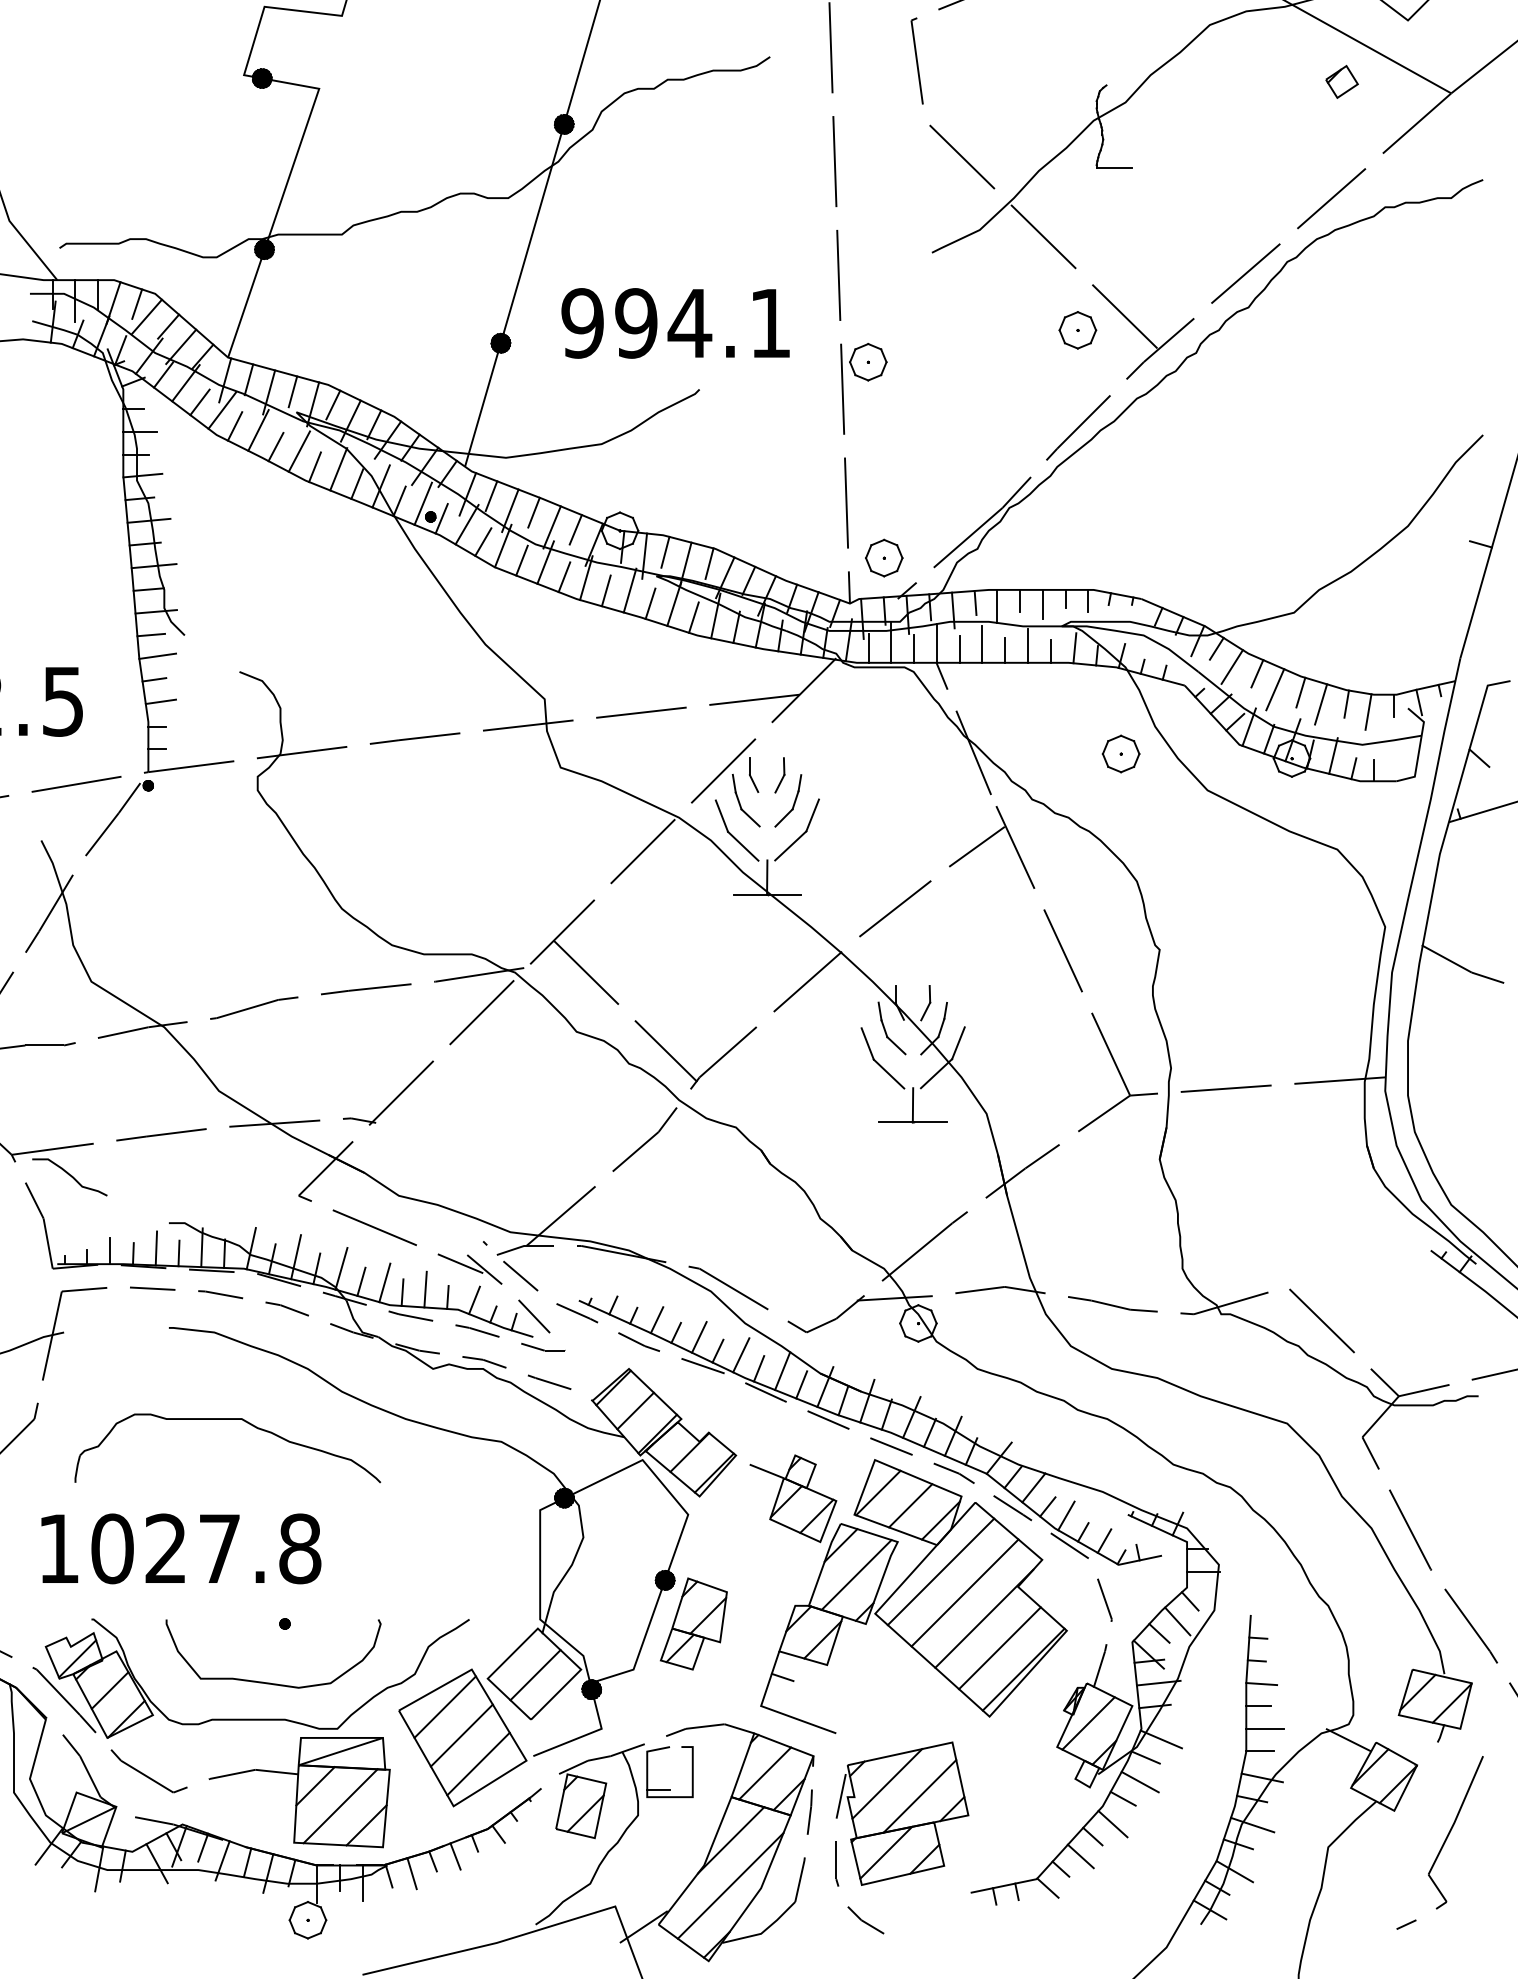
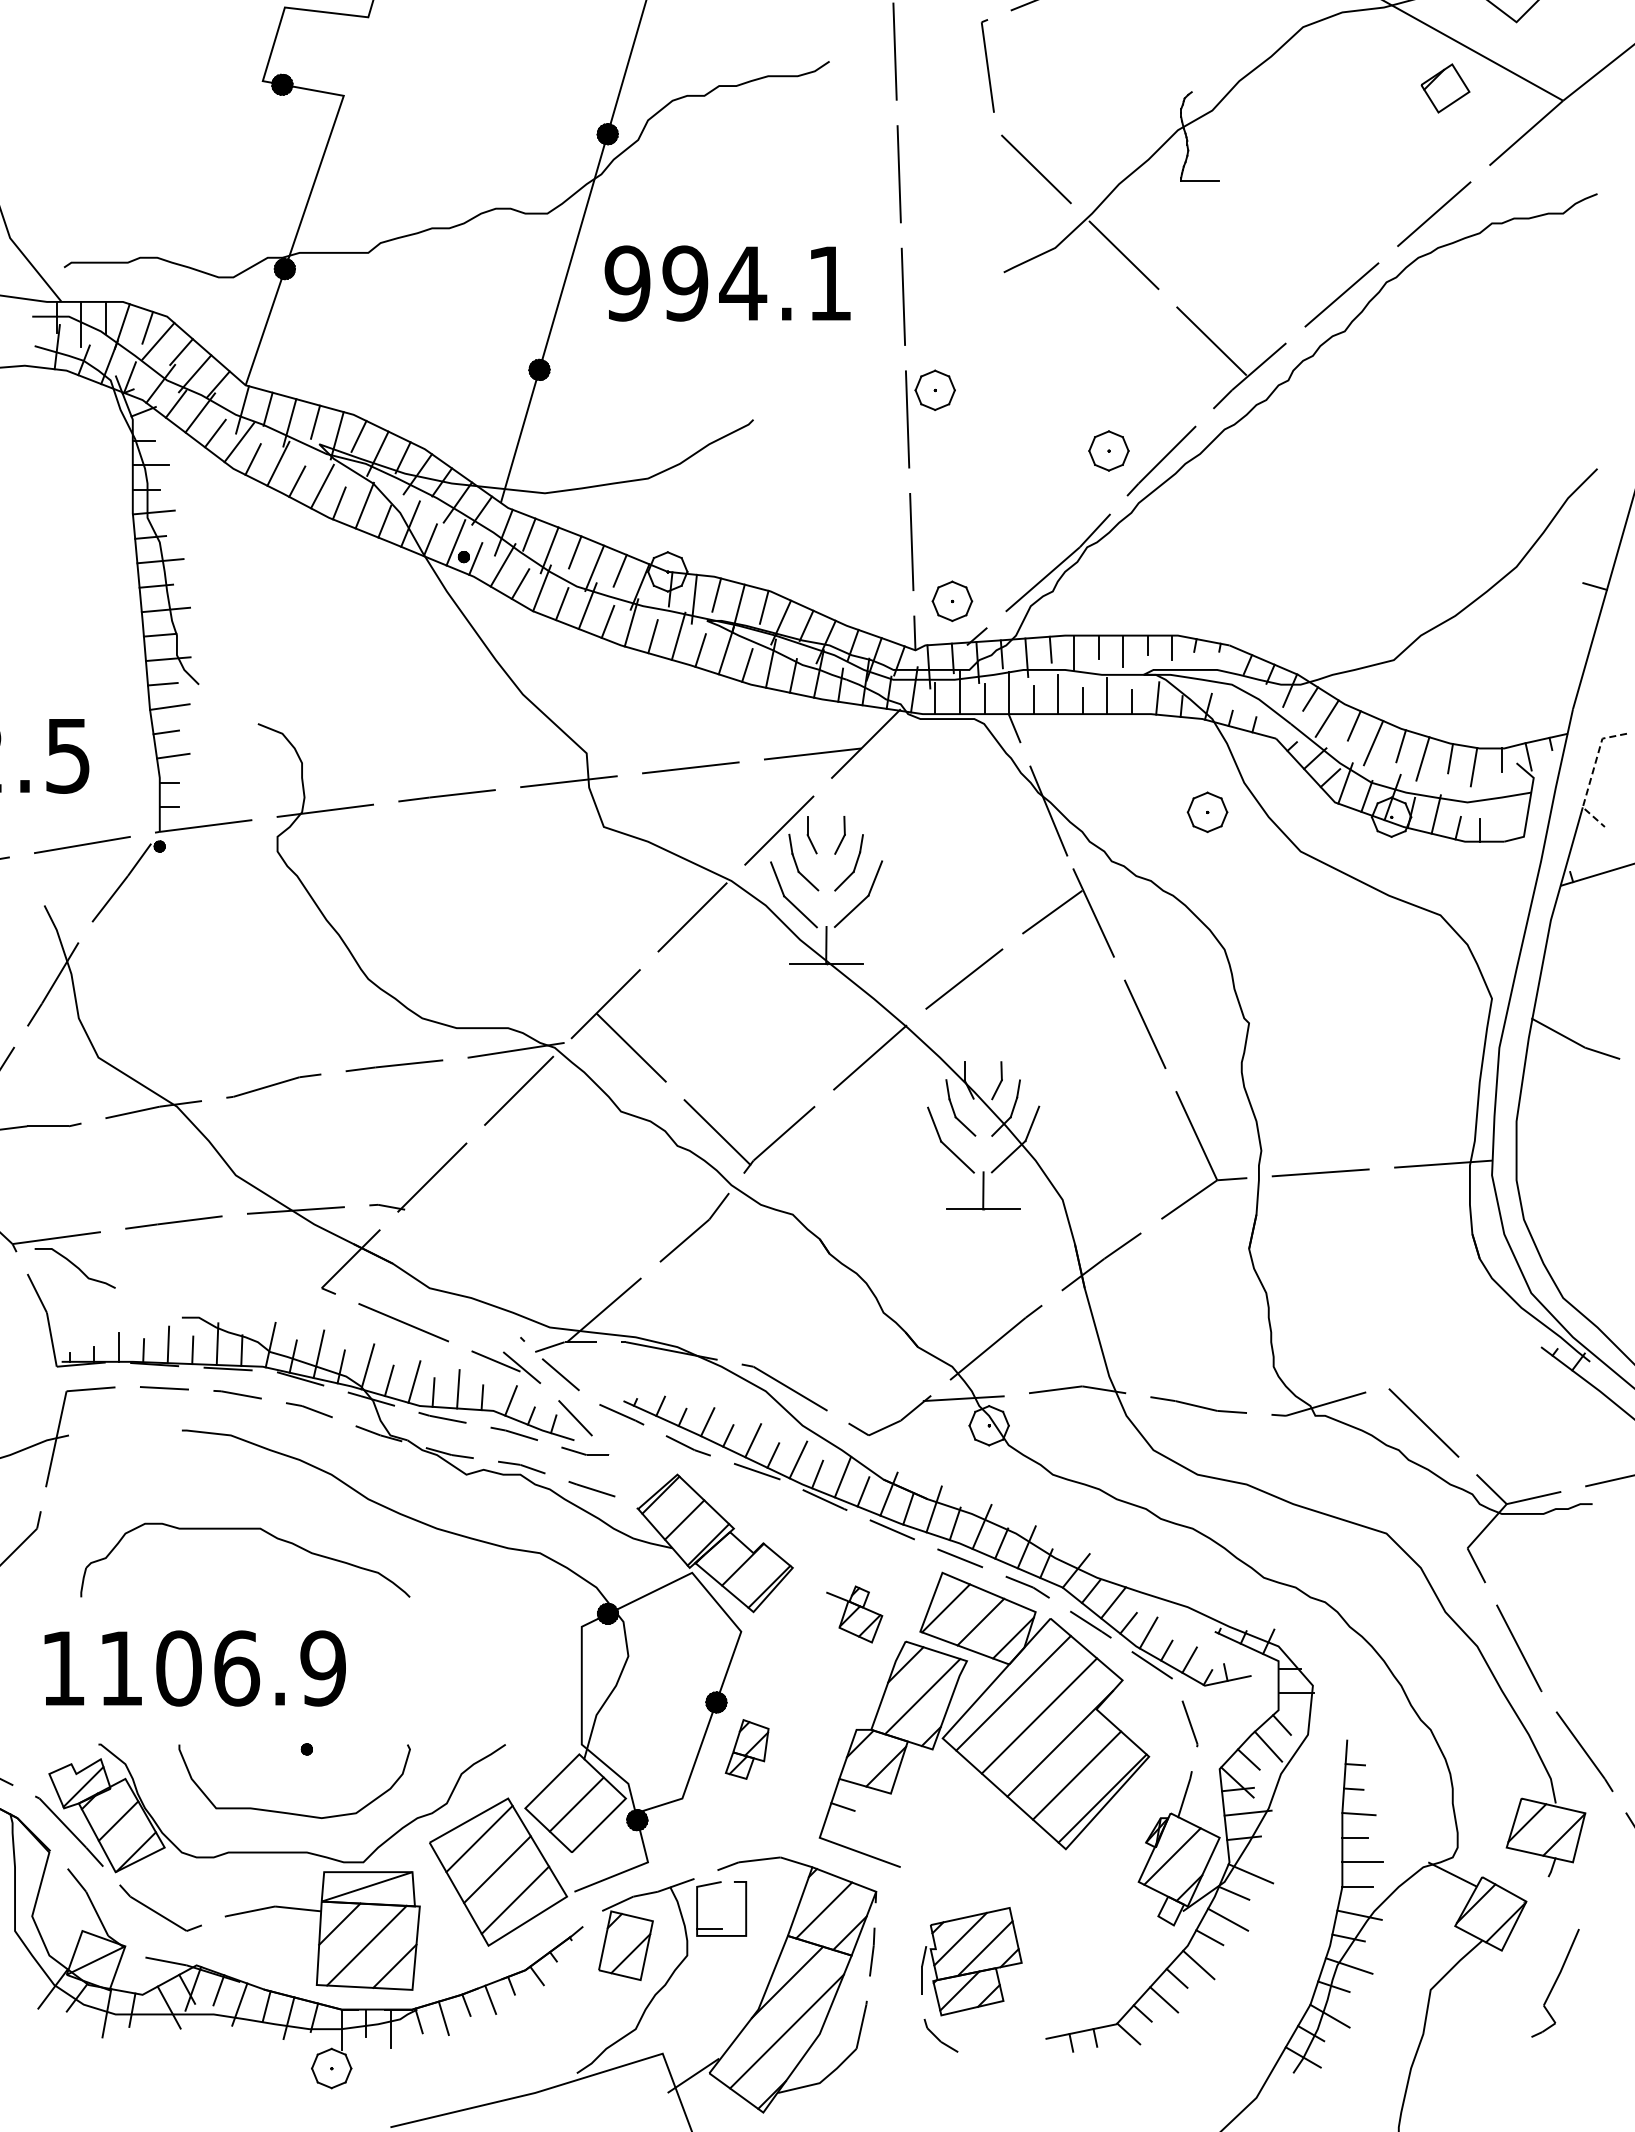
part: (1342, 81) -> (1445, 88), size x1.4
text: (675, 323) -> (727, 283), moved
part: (1077, 329) -> (1108, 450), moved
line: (1478, 718) -> (1592, 774), solid -> dashed
part: (793, 1498) -> (854, 1614), size x0.6
text: (206, 1548) -> (222, 1668), 1027.8 -> 1106.9
part: (693, 1624) -> (746, 1749), size x0.6
part: (901, 1837) -> (971, 1979), size x0.7
part: (1440, 1842) -> (1551, 1984), size x0.6

